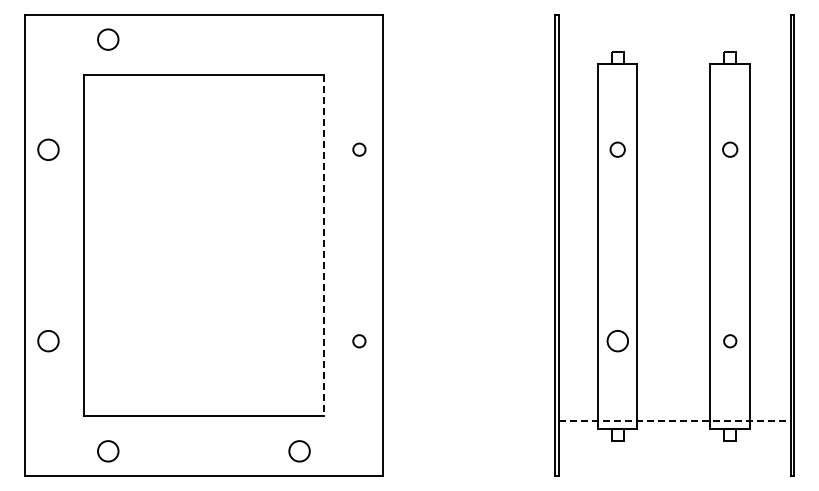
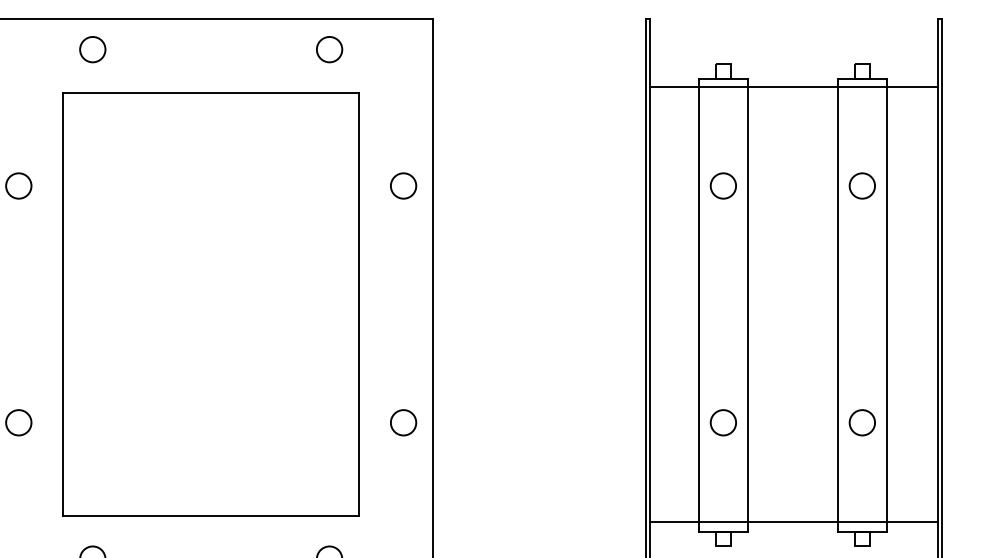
circle: (299, 39) -> (329, 49), added
line: (674, 69) -> (793, 86), added
circle: (359, 149) -> (403, 185), size x1.67
circle: (617, 149) -> (723, 185), size x1.43
circle: (730, 149) -> (862, 185), size x1.43
line: (323, 245) -> (359, 304), dashed -> solid
circle: (359, 341) -> (403, 423), size x1.67
circle: (730, 341) -> (862, 423), size x1.67
line: (675, 421) -> (794, 522), dashed -> solid

